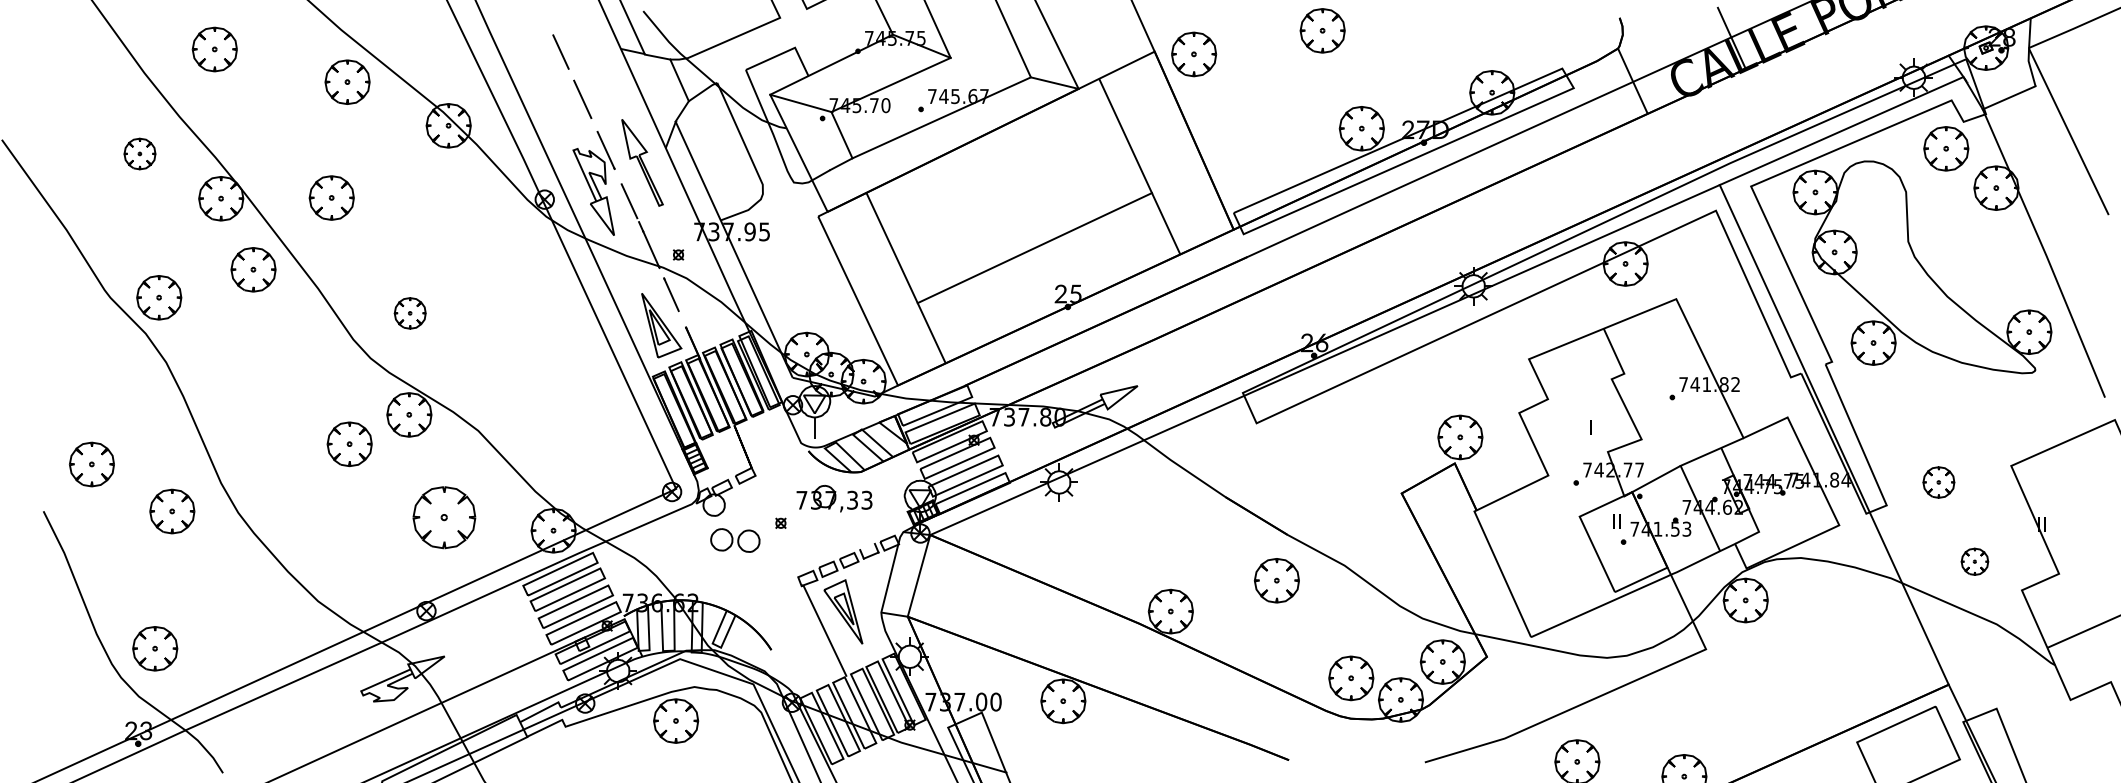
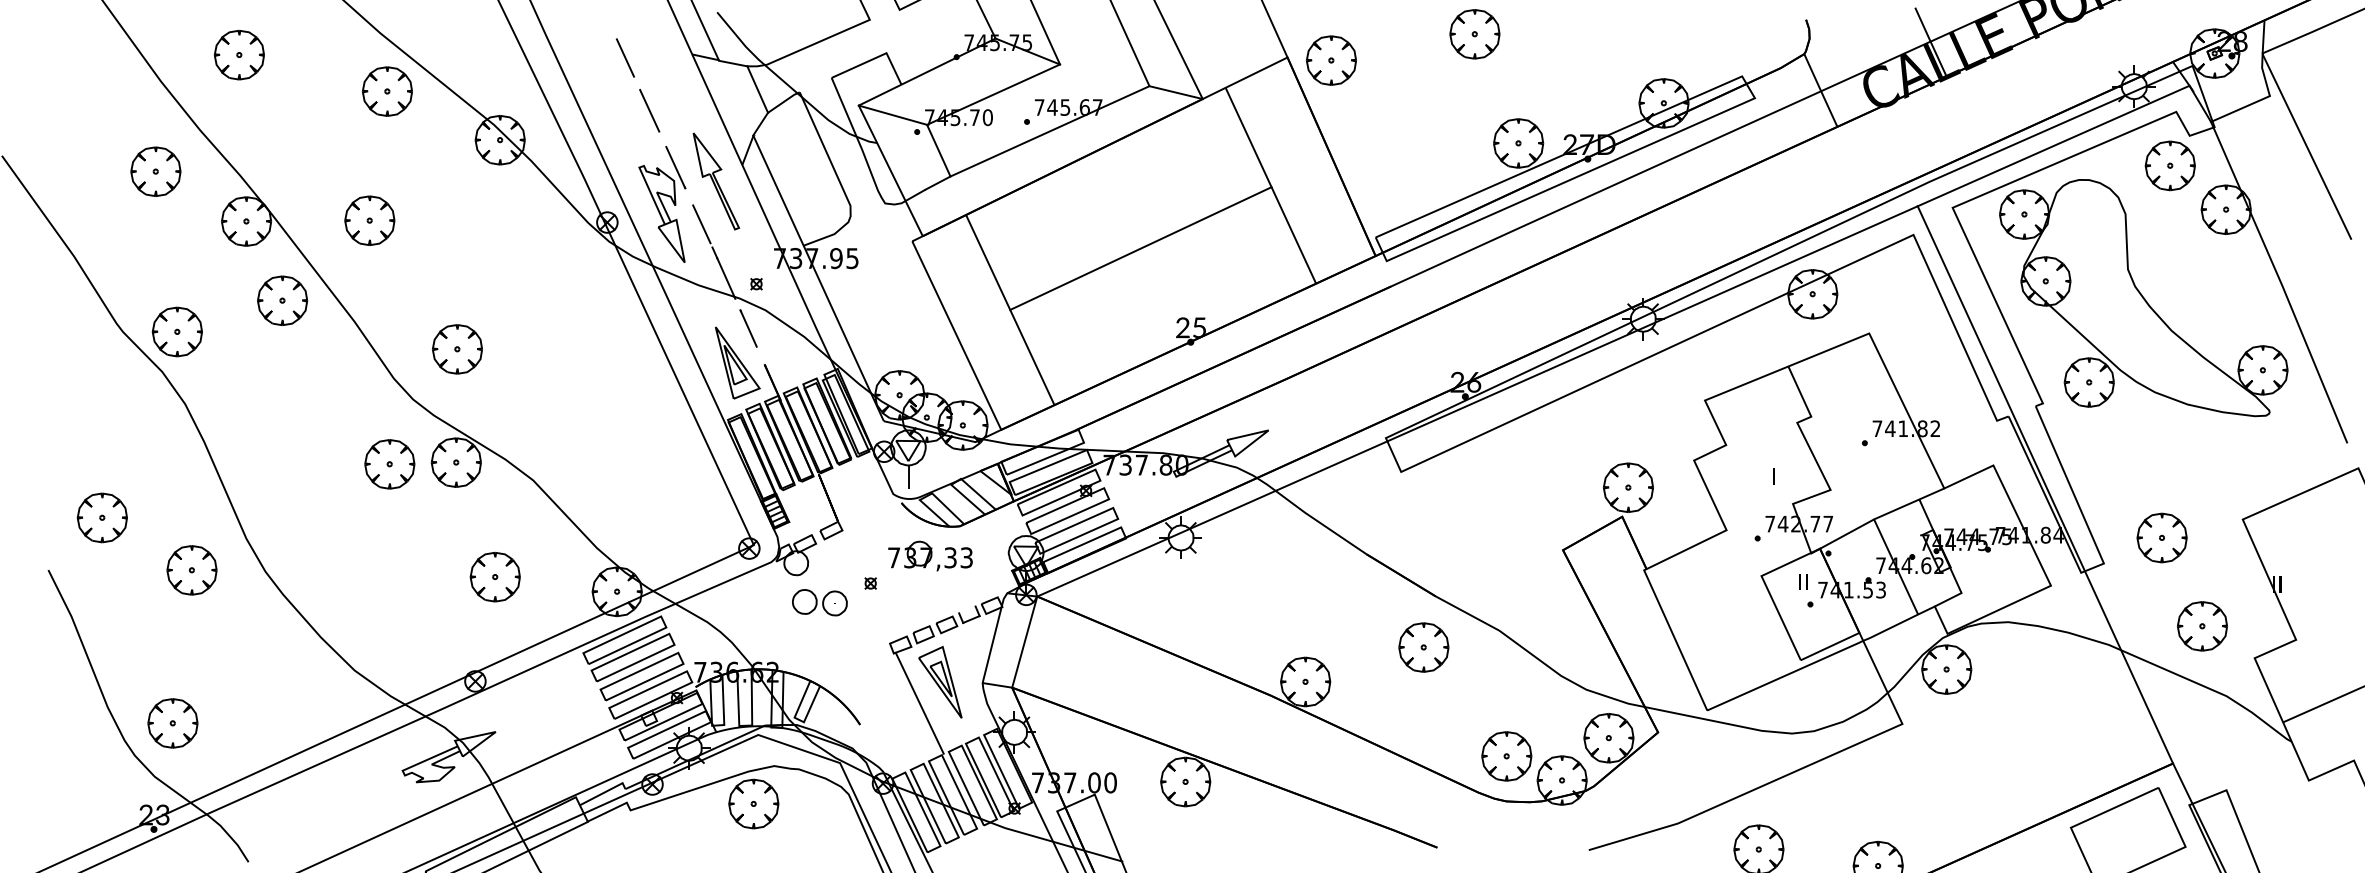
part: (139, 153) -> (155, 171), size x1.43
line: (1034, 248) -> (1140, 248), moved
part: (409, 313) -> (456, 349), size x1.43
part: (349, 444) -> (389, 464), moved
part: (1938, 482) -> (2161, 537), size x1.43
part: (443, 517) -> (494, 576), size x0.71
part: (1974, 561) -> (2201, 626), size x1.67

